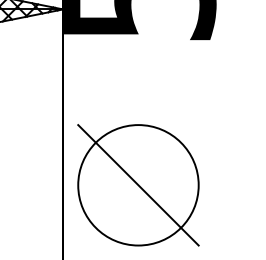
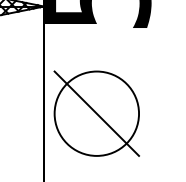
part: (137, 184) -> (96, 113), moved

